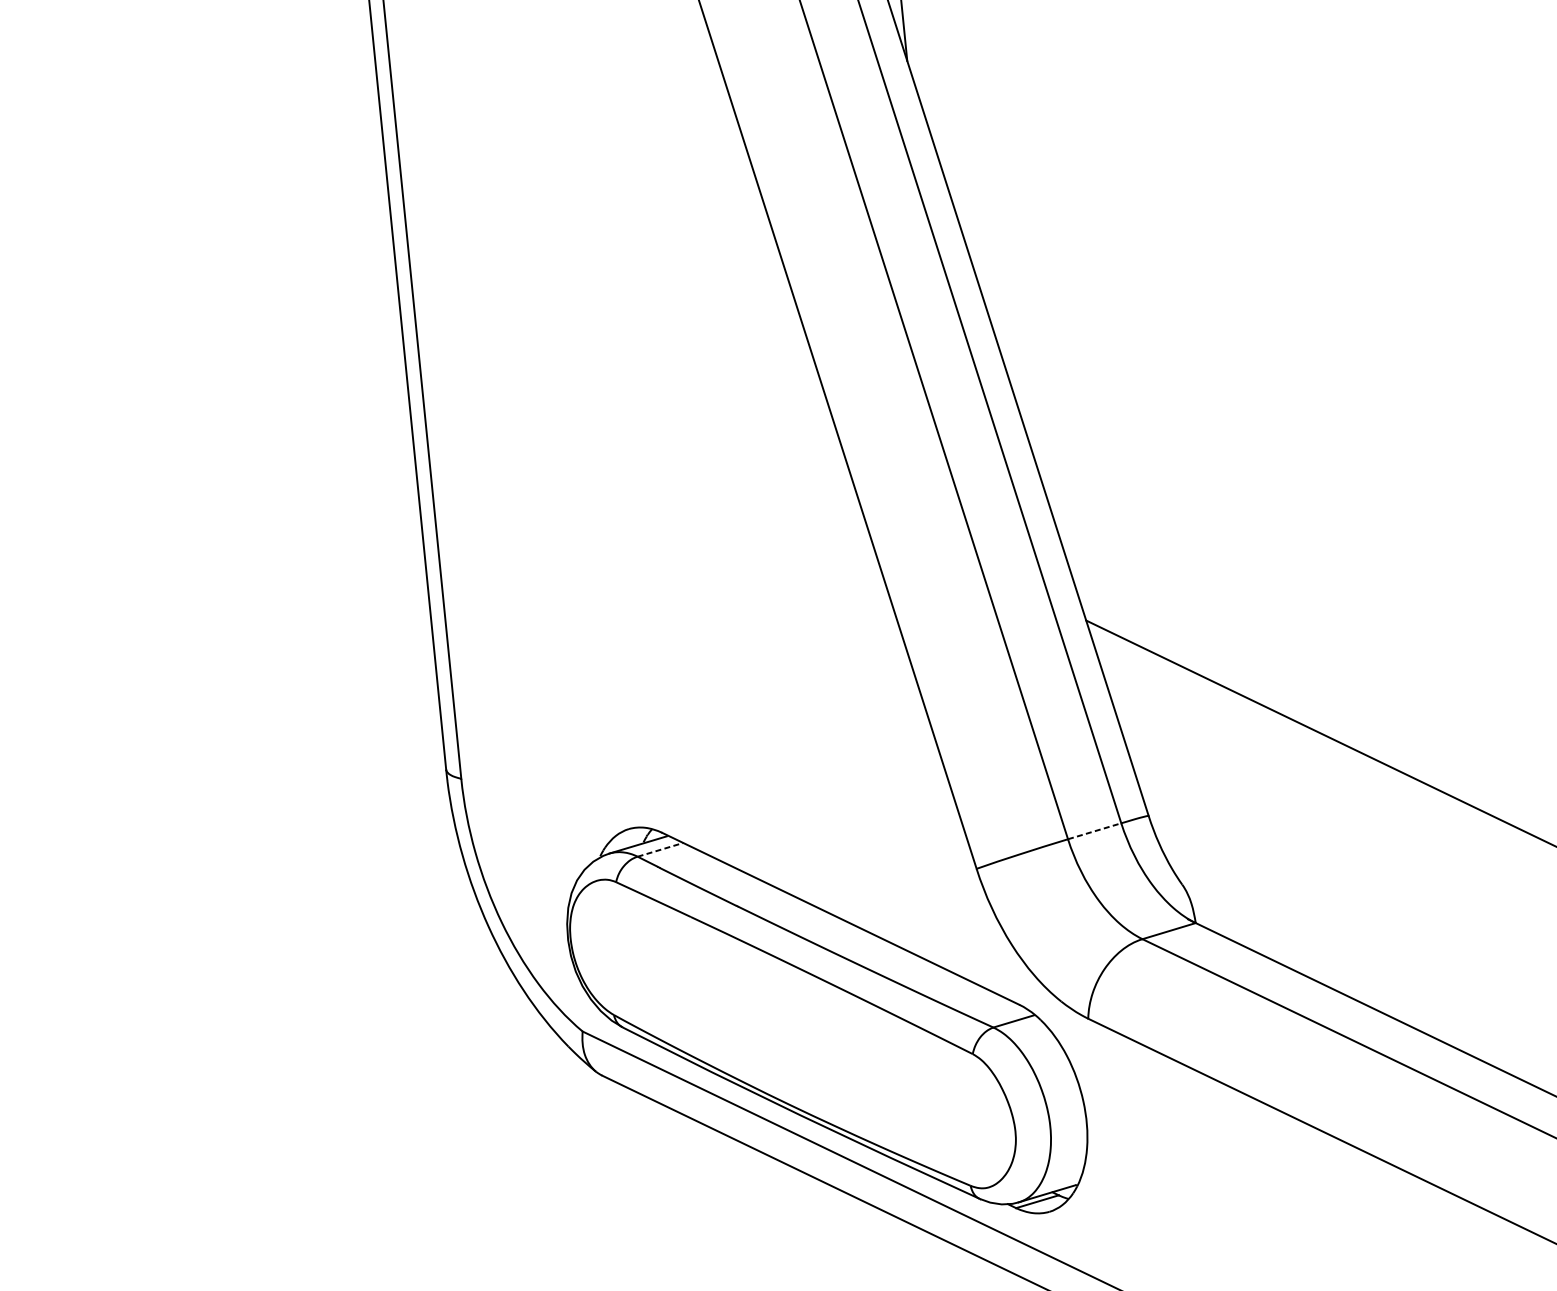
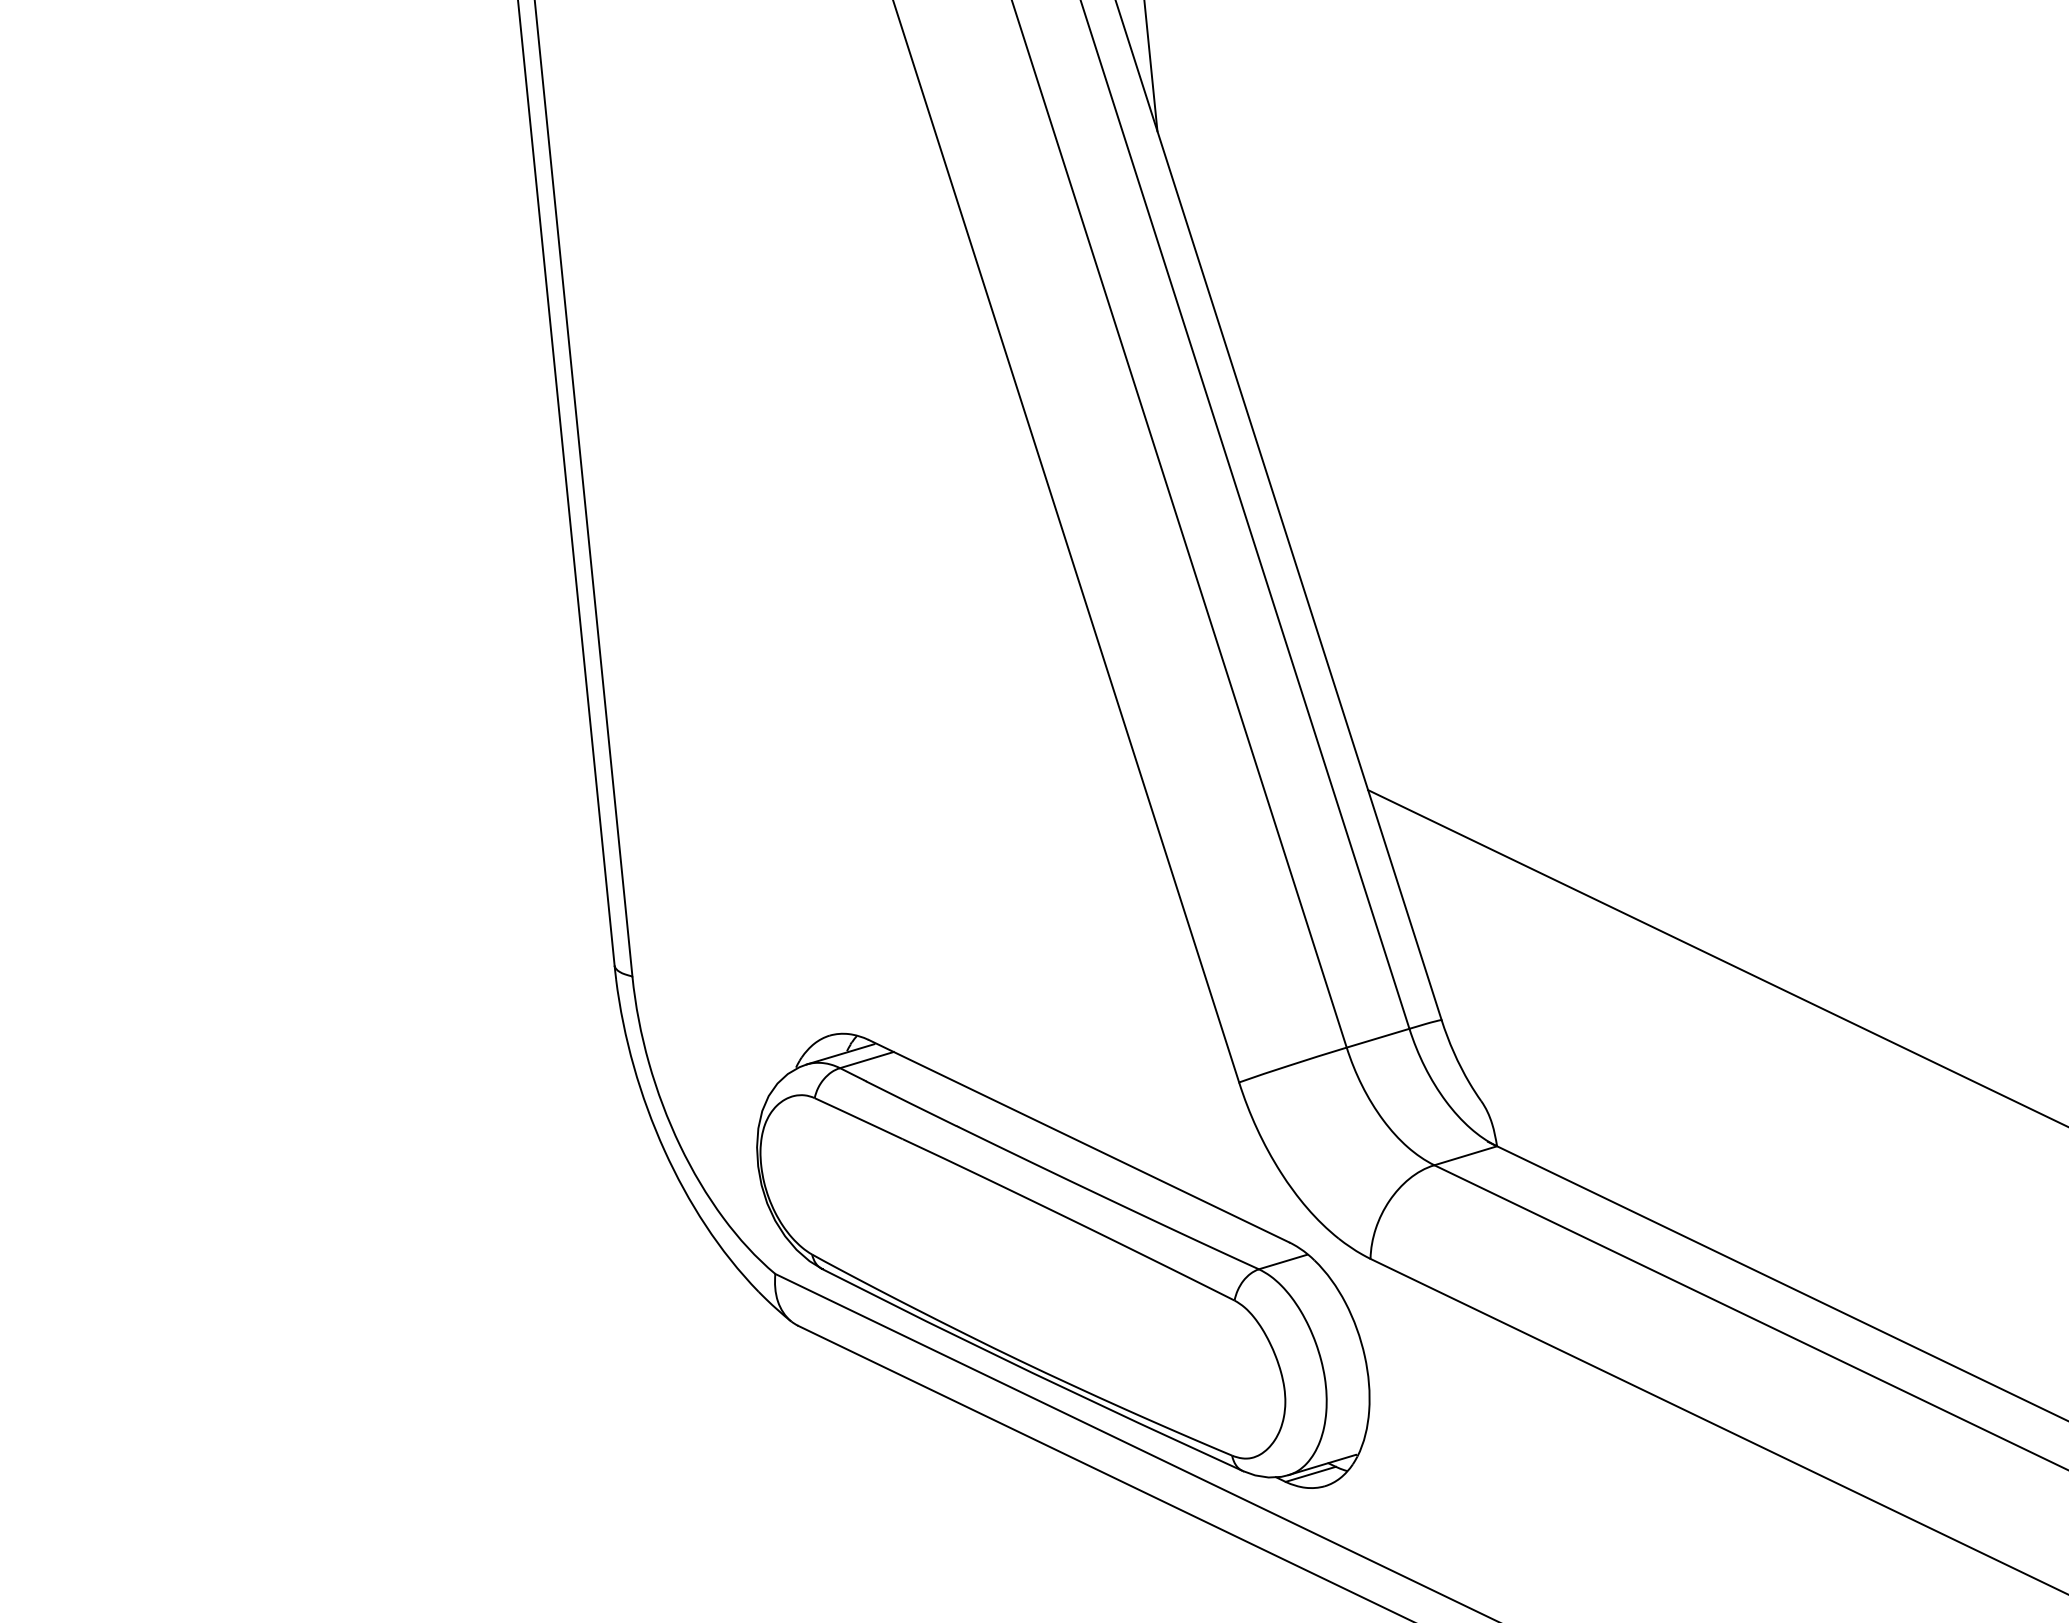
line: (1095, 831) -> (1378, 1038), dashed -> solid
line: (660, 849) -> (867, 1059), dashed -> solid

